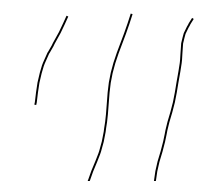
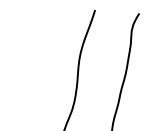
curve: (47, 58) -> (34, 42), removed

